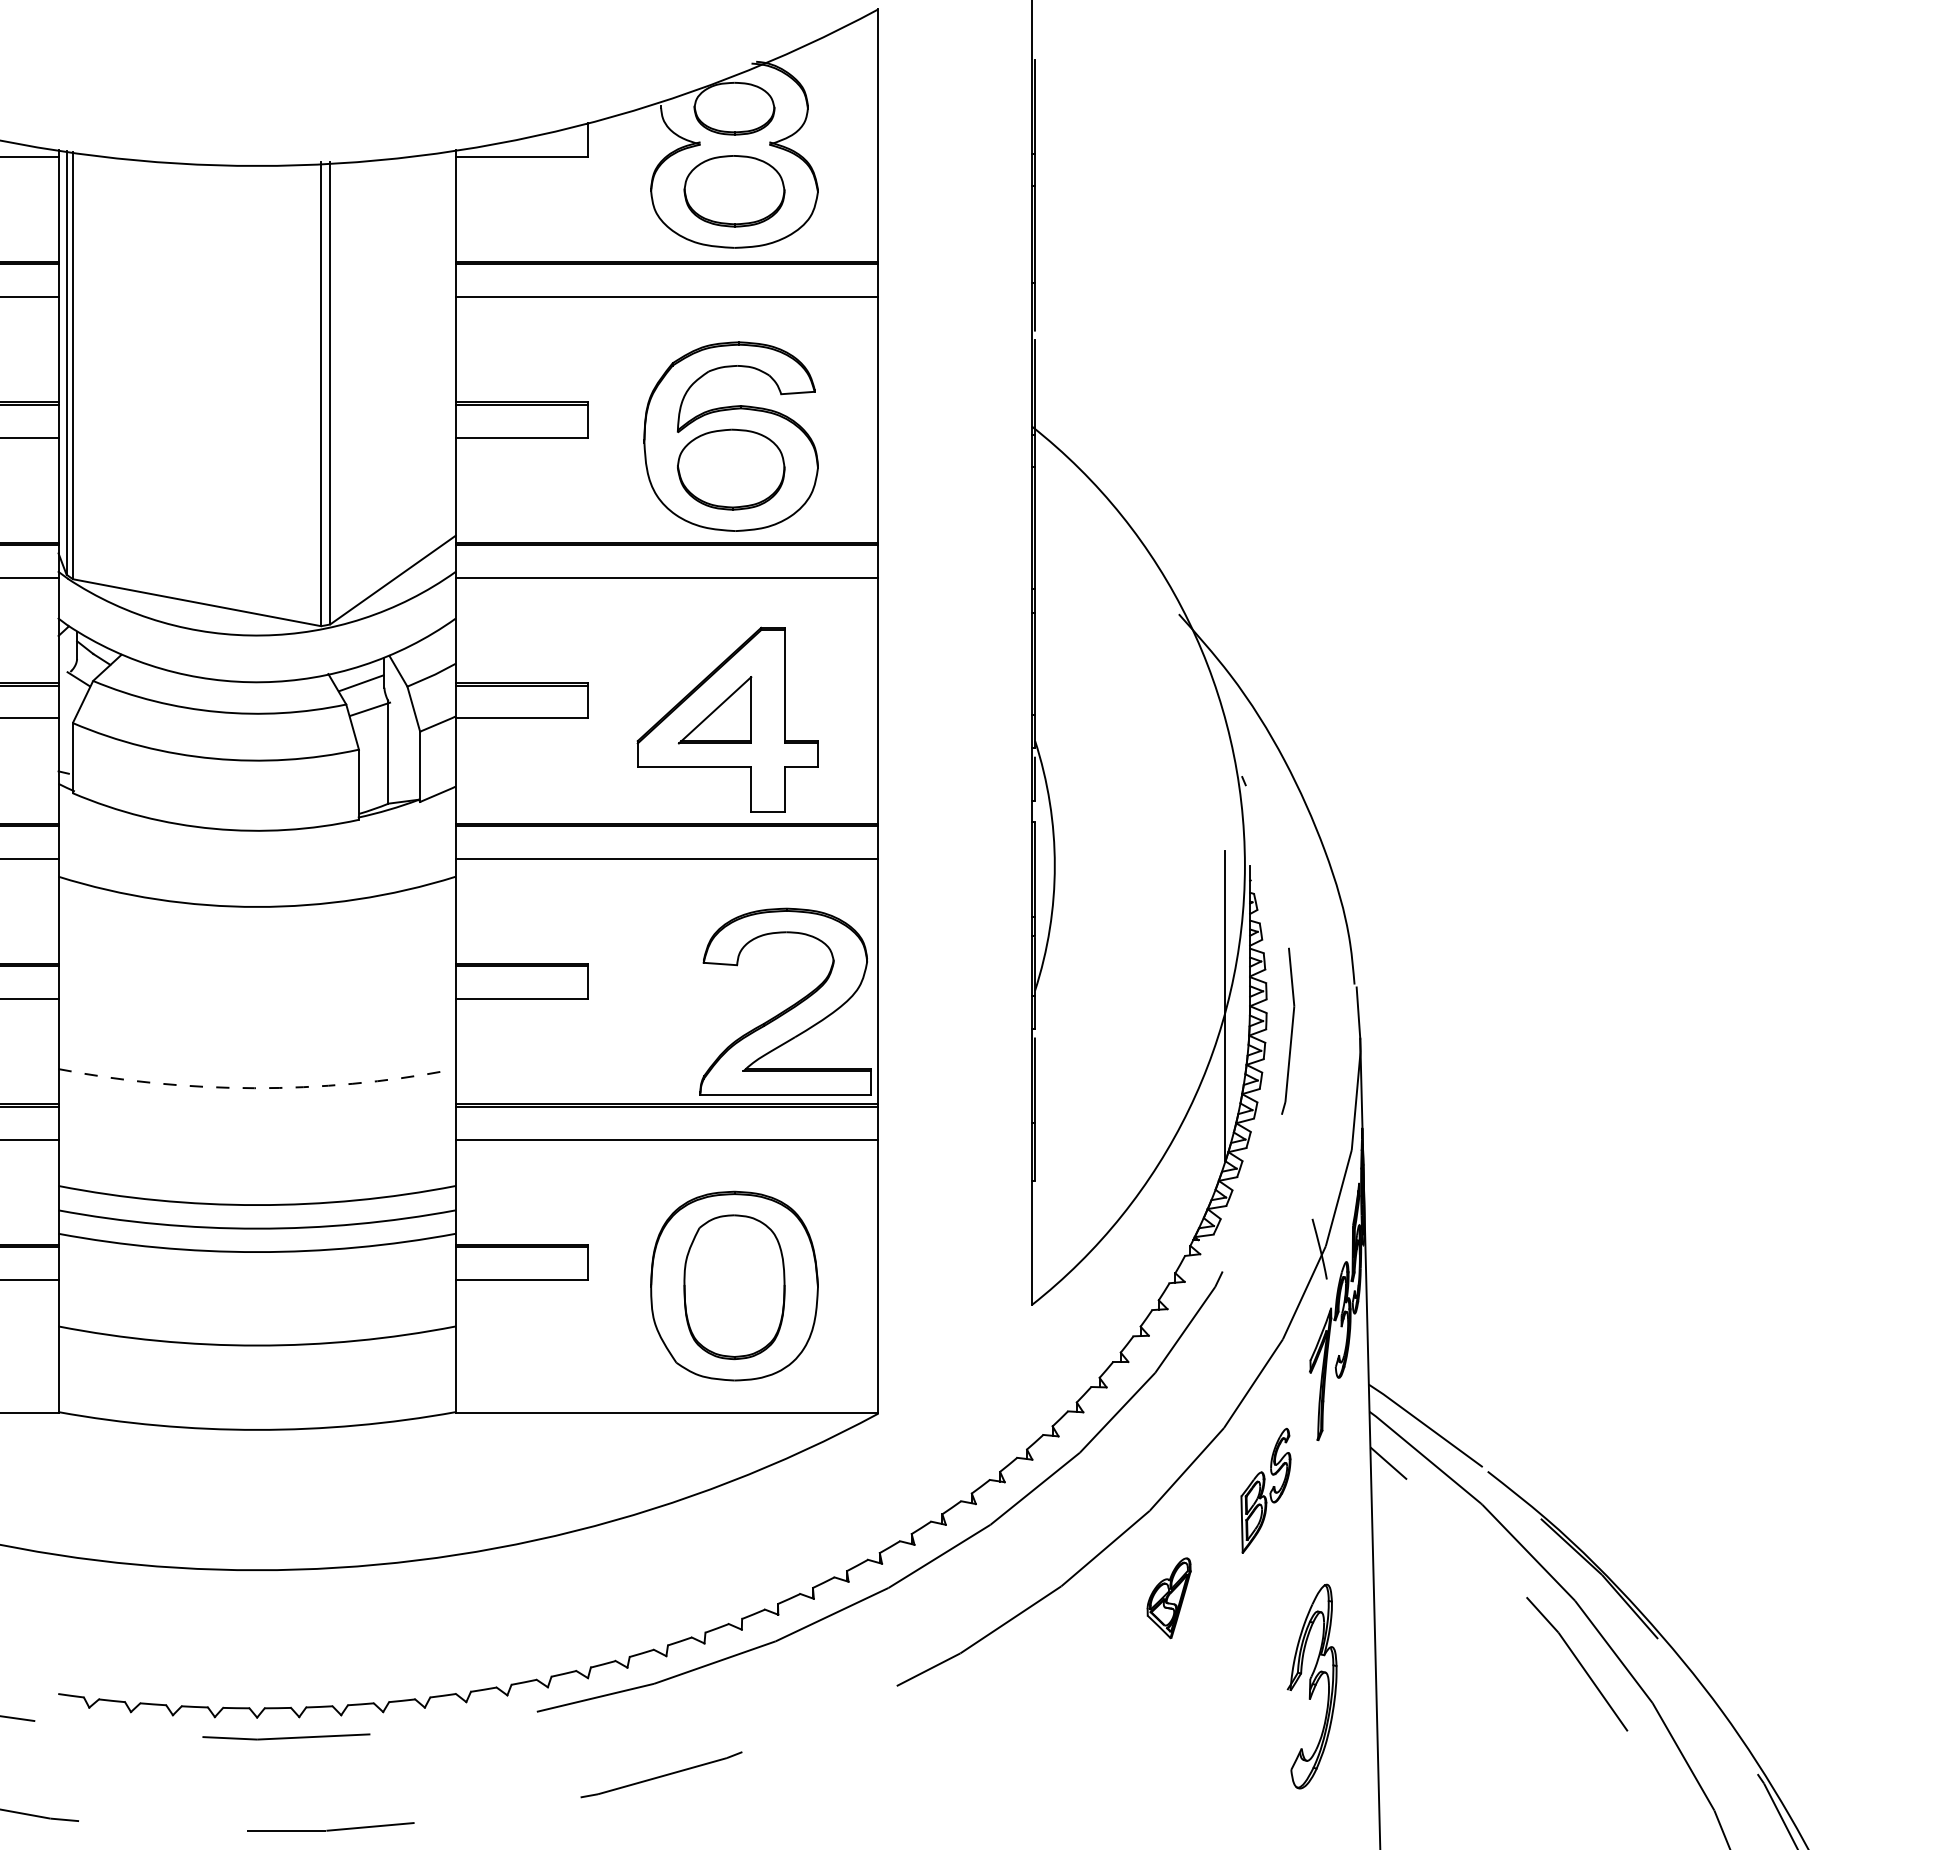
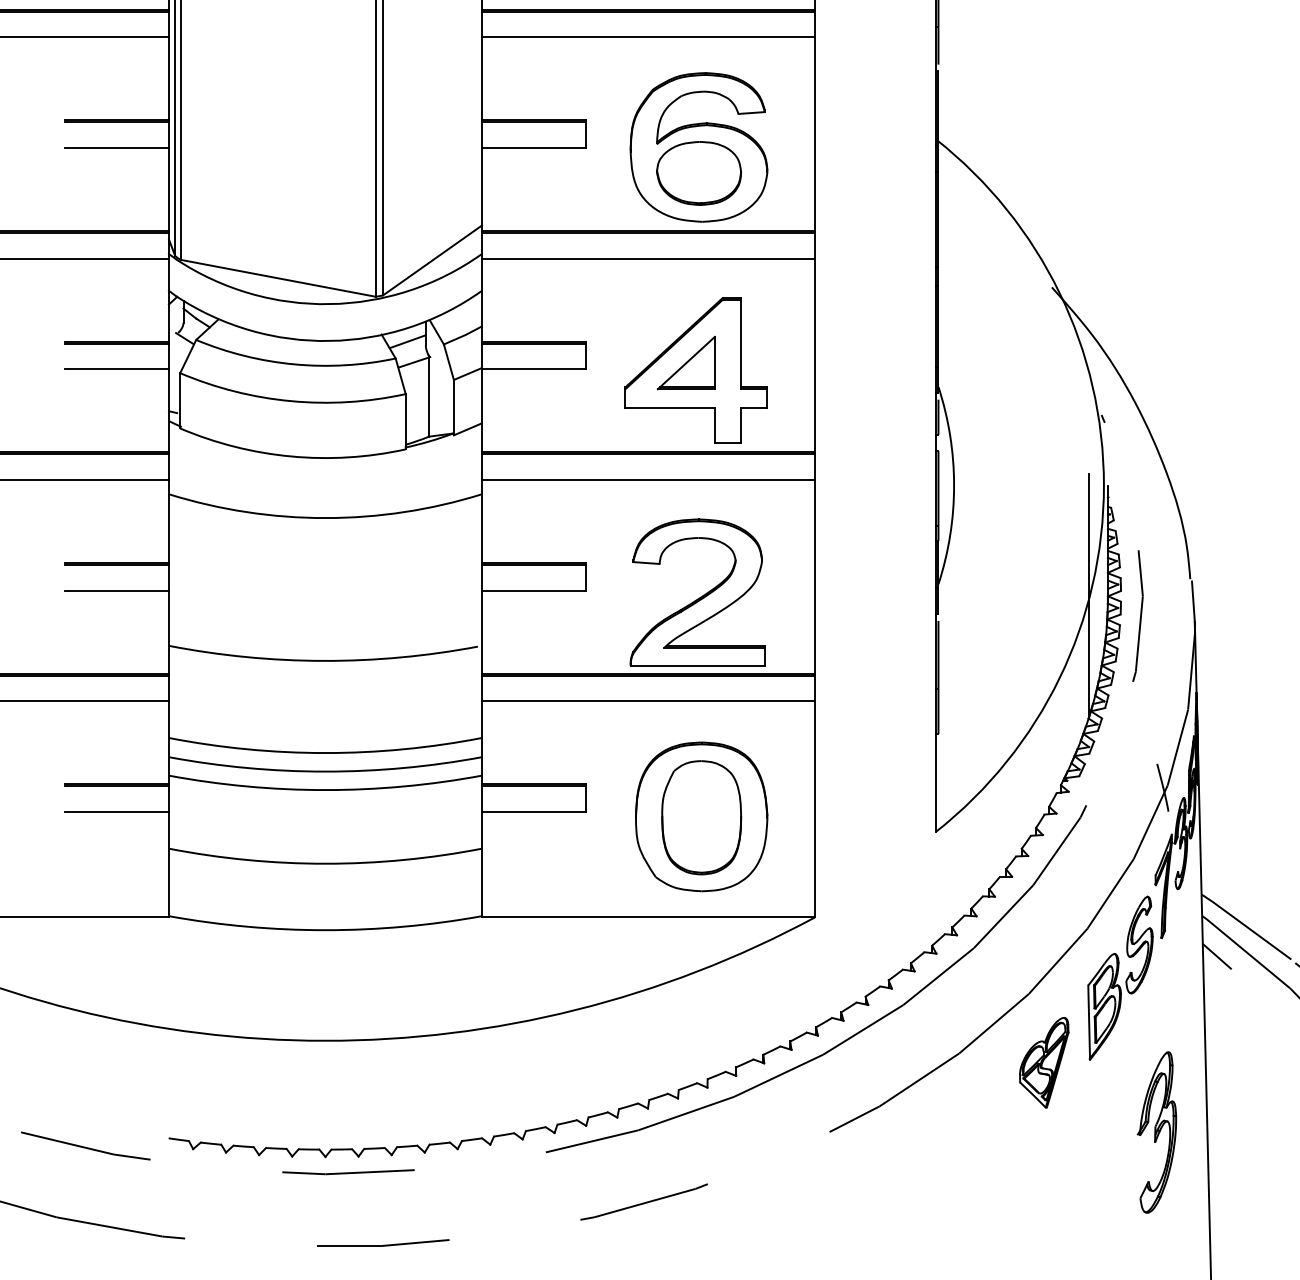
part: (789, 1006) -> (700, 596), moved
arc: (254, 1088) -> (323, 661), dashed -> solid
part: (1265, 1490) -> (1120, 977), size x1.67
part: (1168, 1598) -> (1043, 1063), size x1.43

